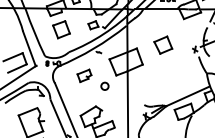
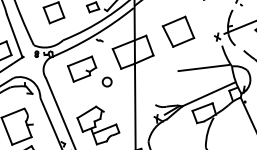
part: (163, 44) -> (178, 30), size x1.43
line: (183, 74) -> (203, 67), added
part: (84, 75) -> (82, 68), size x1.67

